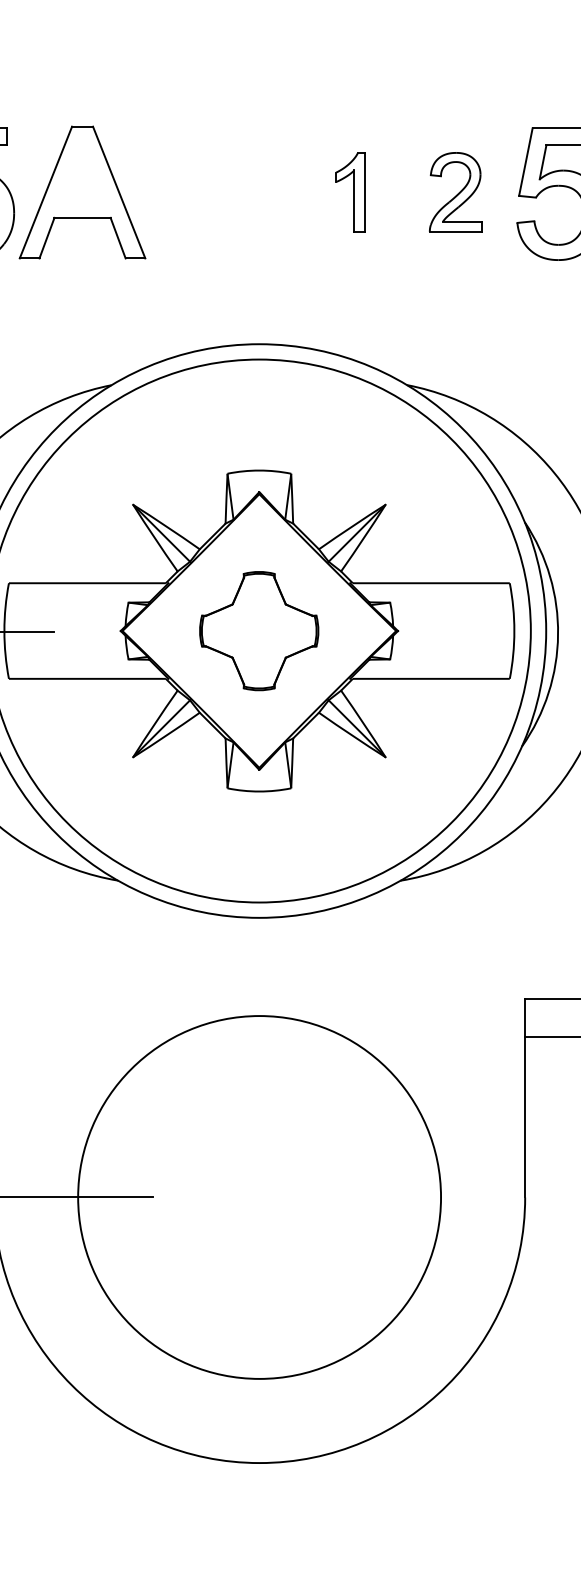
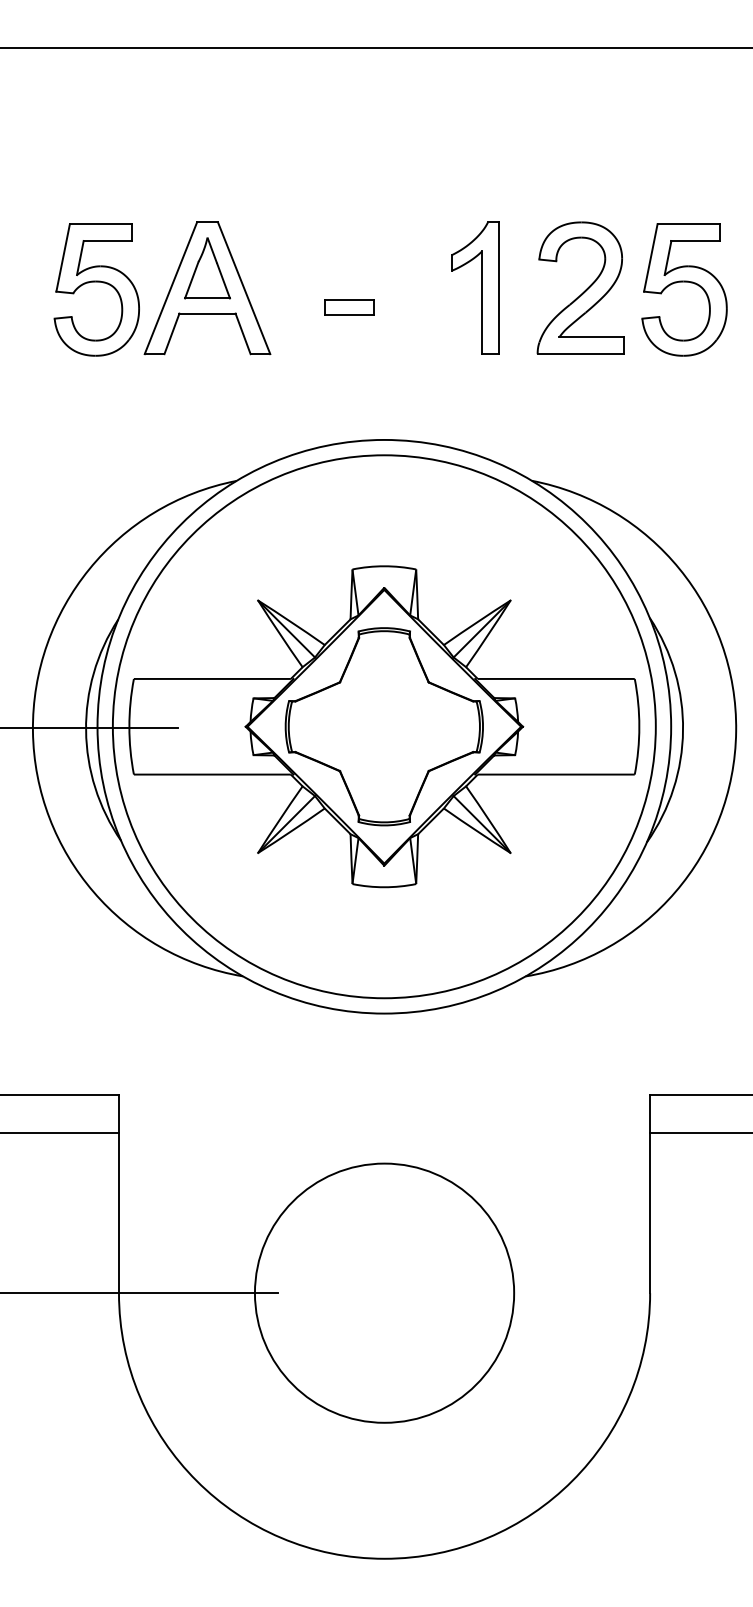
part: (82, 172) -> (207, 268), added
part: (350, 191) -> (475, 287), size x1.67
part: (455, 191) -> (580, 287), size x1.67
part: (224, 211) -> (349, 307), added
part: (258, 630) -> (383, 726), size x1.67
circle: (259, 1196) -> (384, 1292), size x0.71

